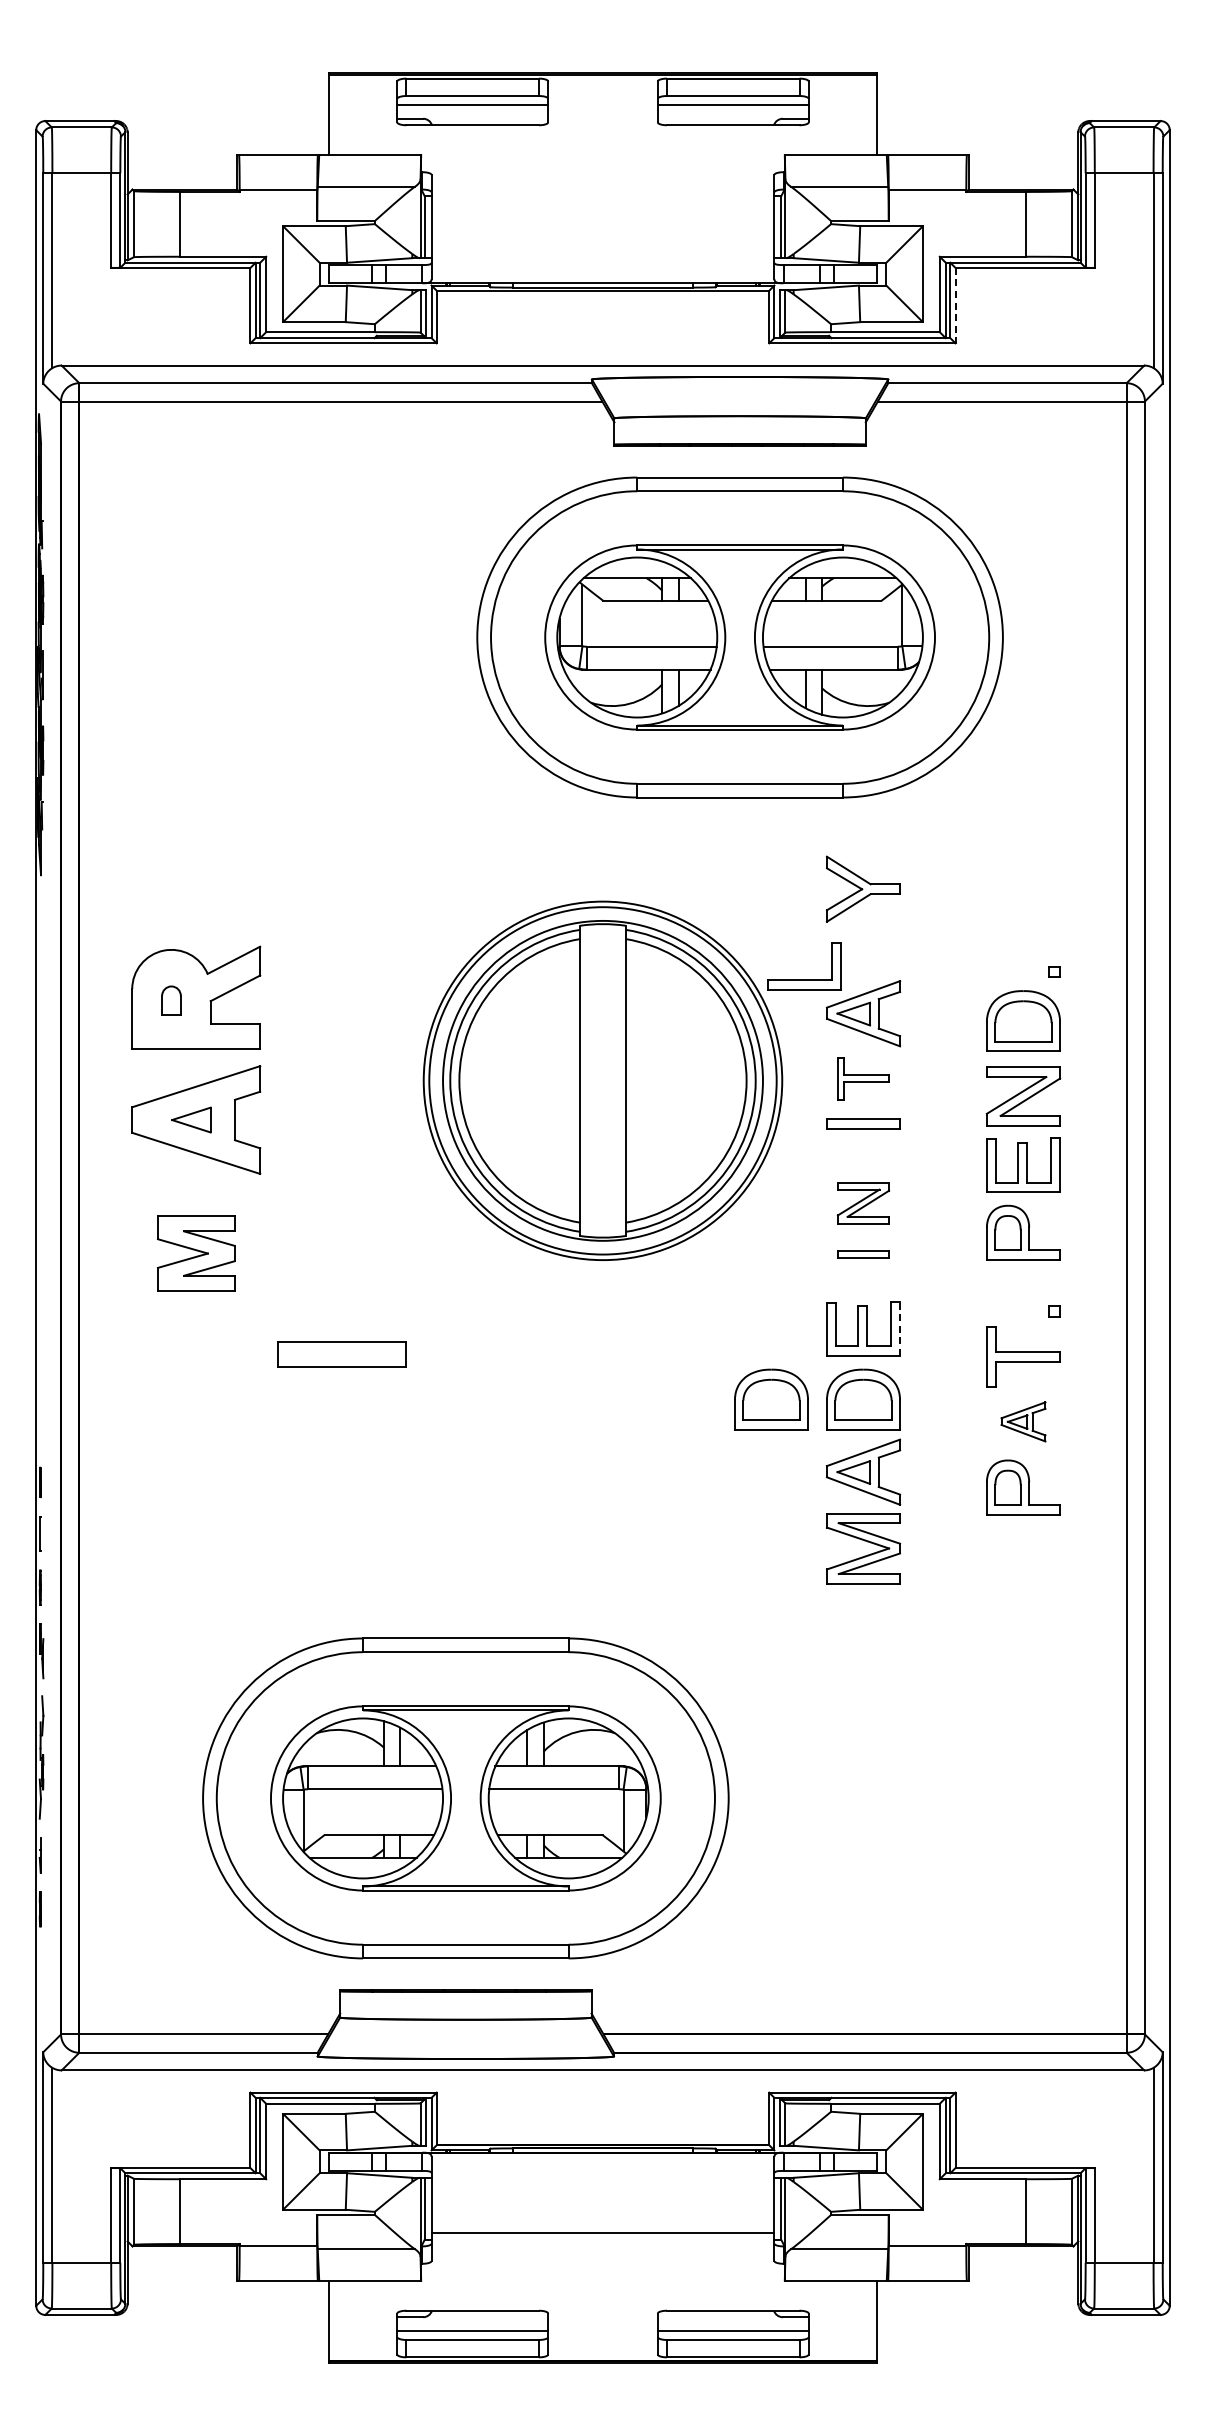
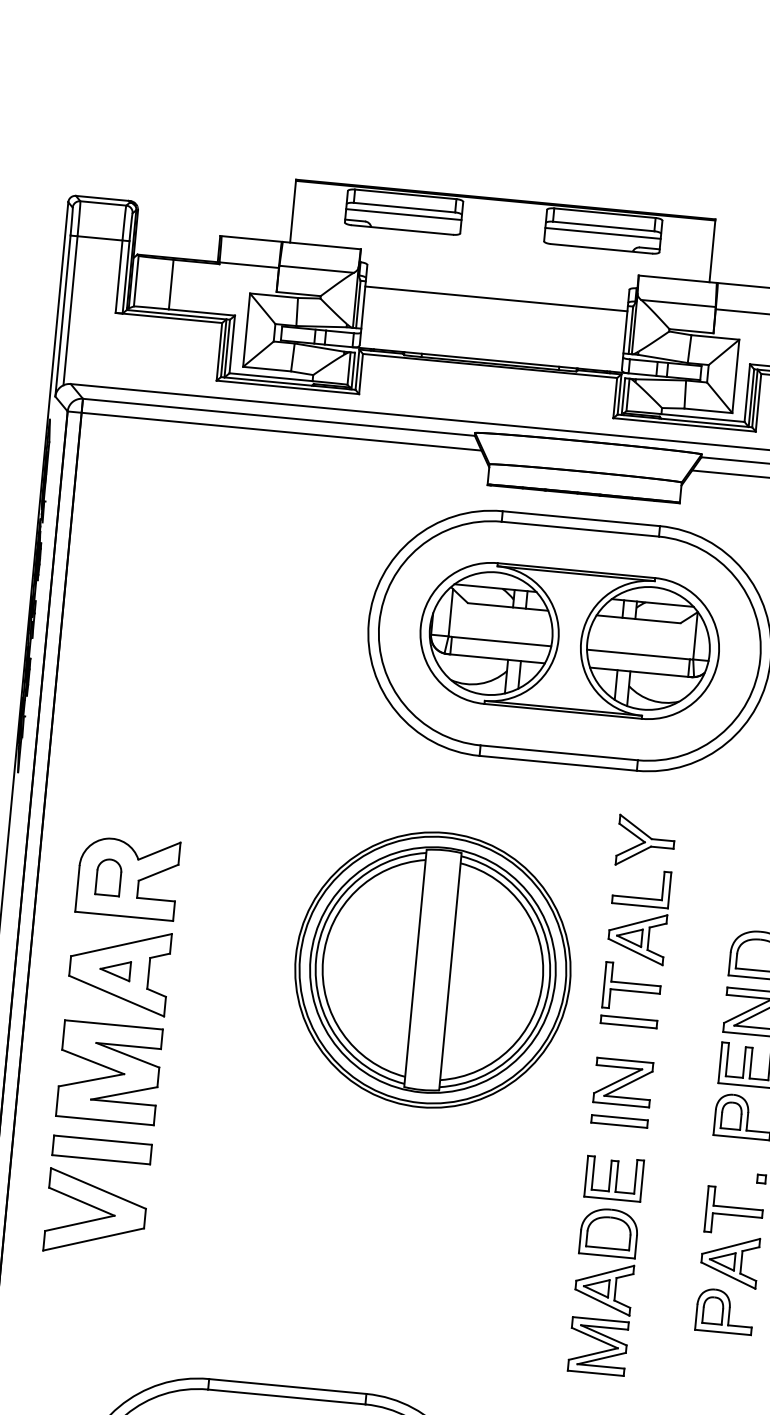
line: (602, 203) -> (495, 299), added
line: (955, 305) -> (758, 402), dashed -> solid
part: (804, 979) -> (640, 897), moved
part: (171, 1000) -> (108, 877), size x1.67
part: (863, 1078) -> (632, 987), size x1.43
part: (863, 1202) -> (623, 1081), size x1.43
part: (196, 1253) -> (109, 1072), size x1.67
part: (863, 1253) -> (619, 1120), size x1.43
line: (900, 1328) -> (642, 1180), dashed -> solid
part: (341, 1354) -> (101, 1149), moved
part: (771, 1399) -> (538, 1225), removed
part: (1023, 1421) -> (729, 1260), size x1.67
part: (197, 1444) -> (96, 1218), added

